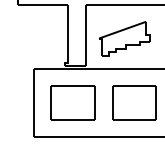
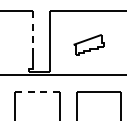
line: (68, 23) -> (32, 29), solid -> dashed
part: (124, 38) -> (88, 44), size x0.6
line: (73, 86) -> (37, 92), solid -> dashed

